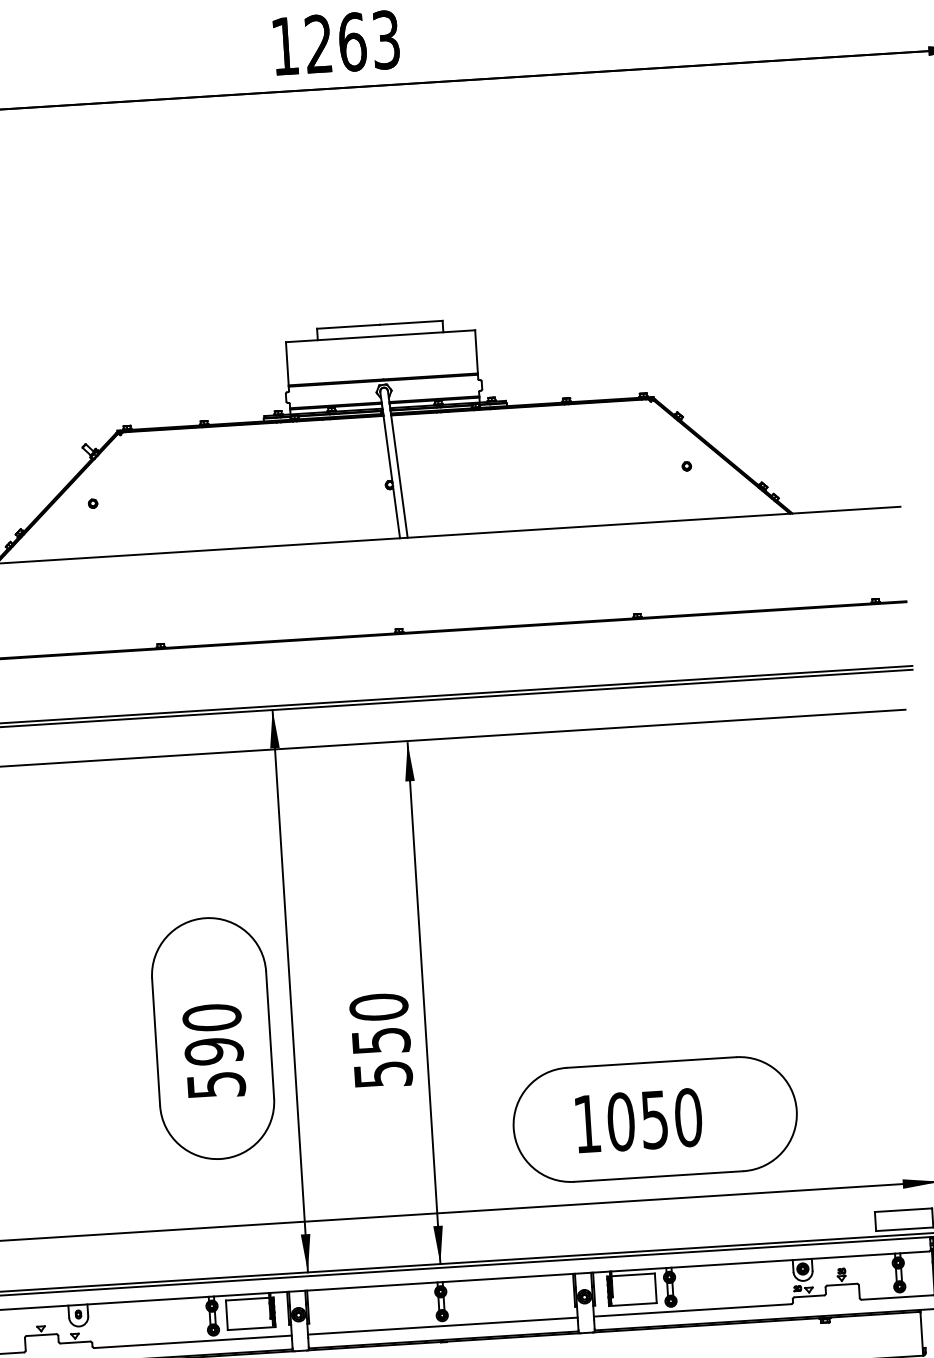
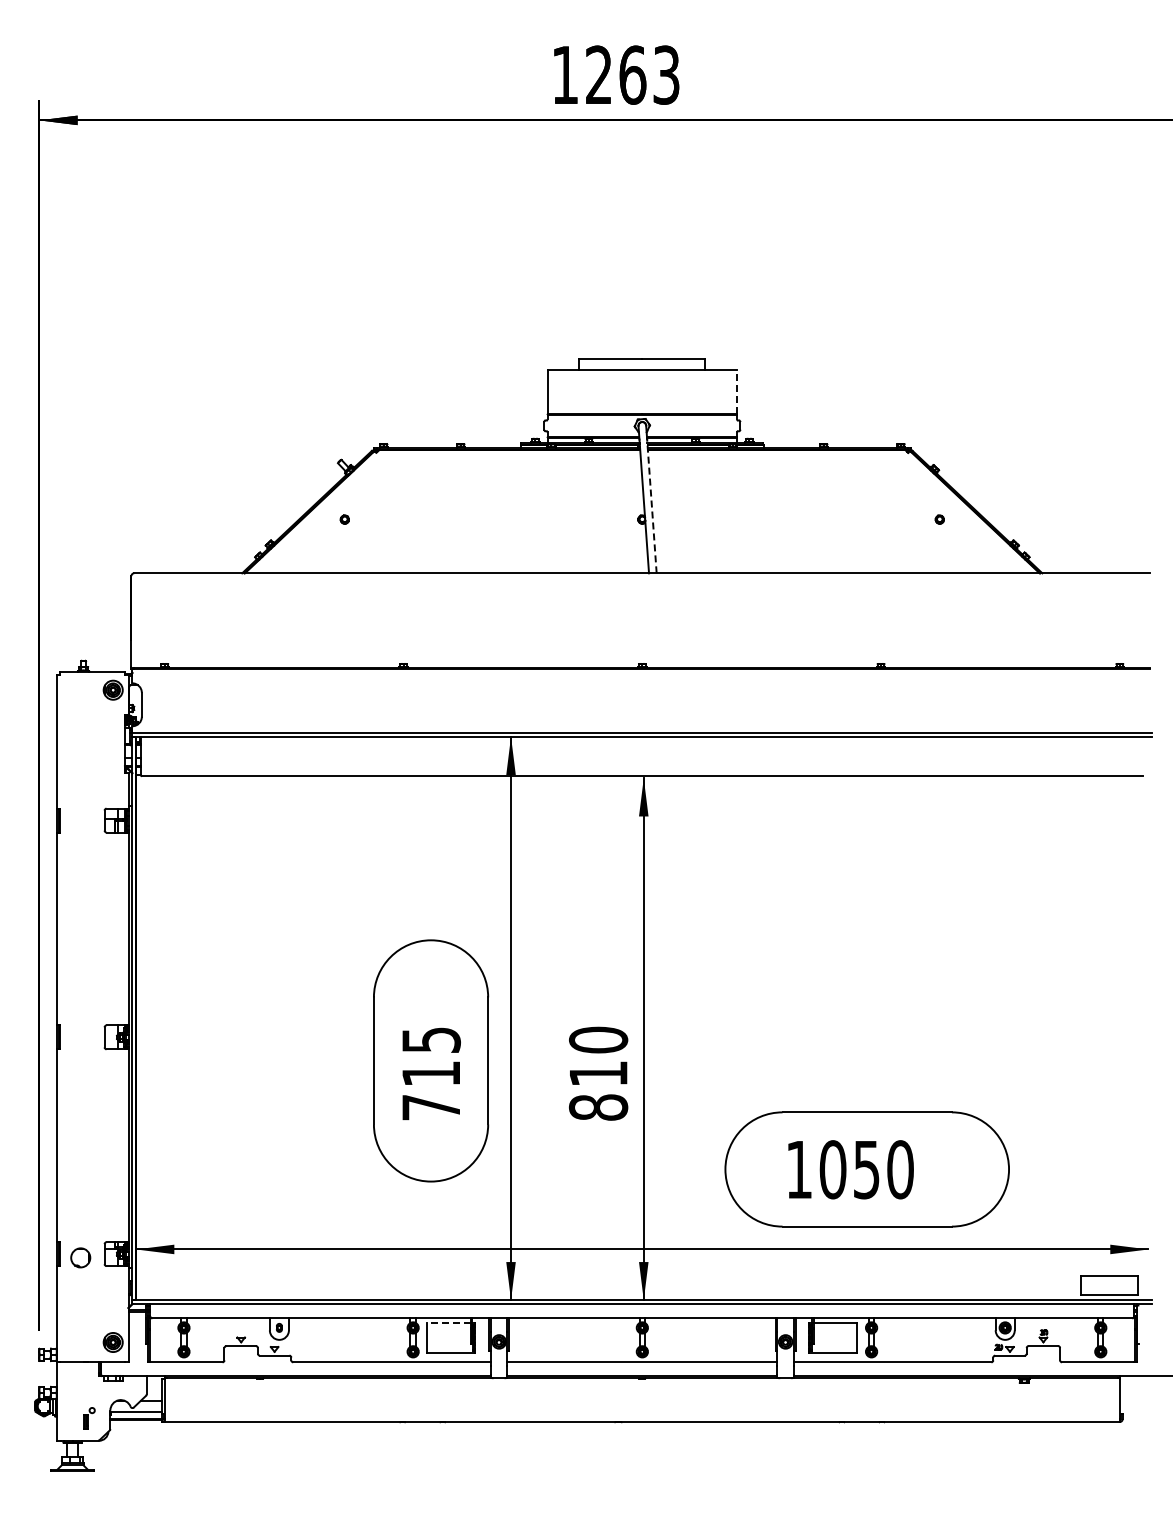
line: (476, 352) -> (737, 392), solid -> dashed
line: (398, 470) -> (651, 505), solid -> dashed
text: (213, 1051) -> (430, 1073), 590 -> 715
text: (382, 1057) -> (598, 1090), 550 -> 810
line: (248, 1299) -> (449, 1323), solid -> dashed

